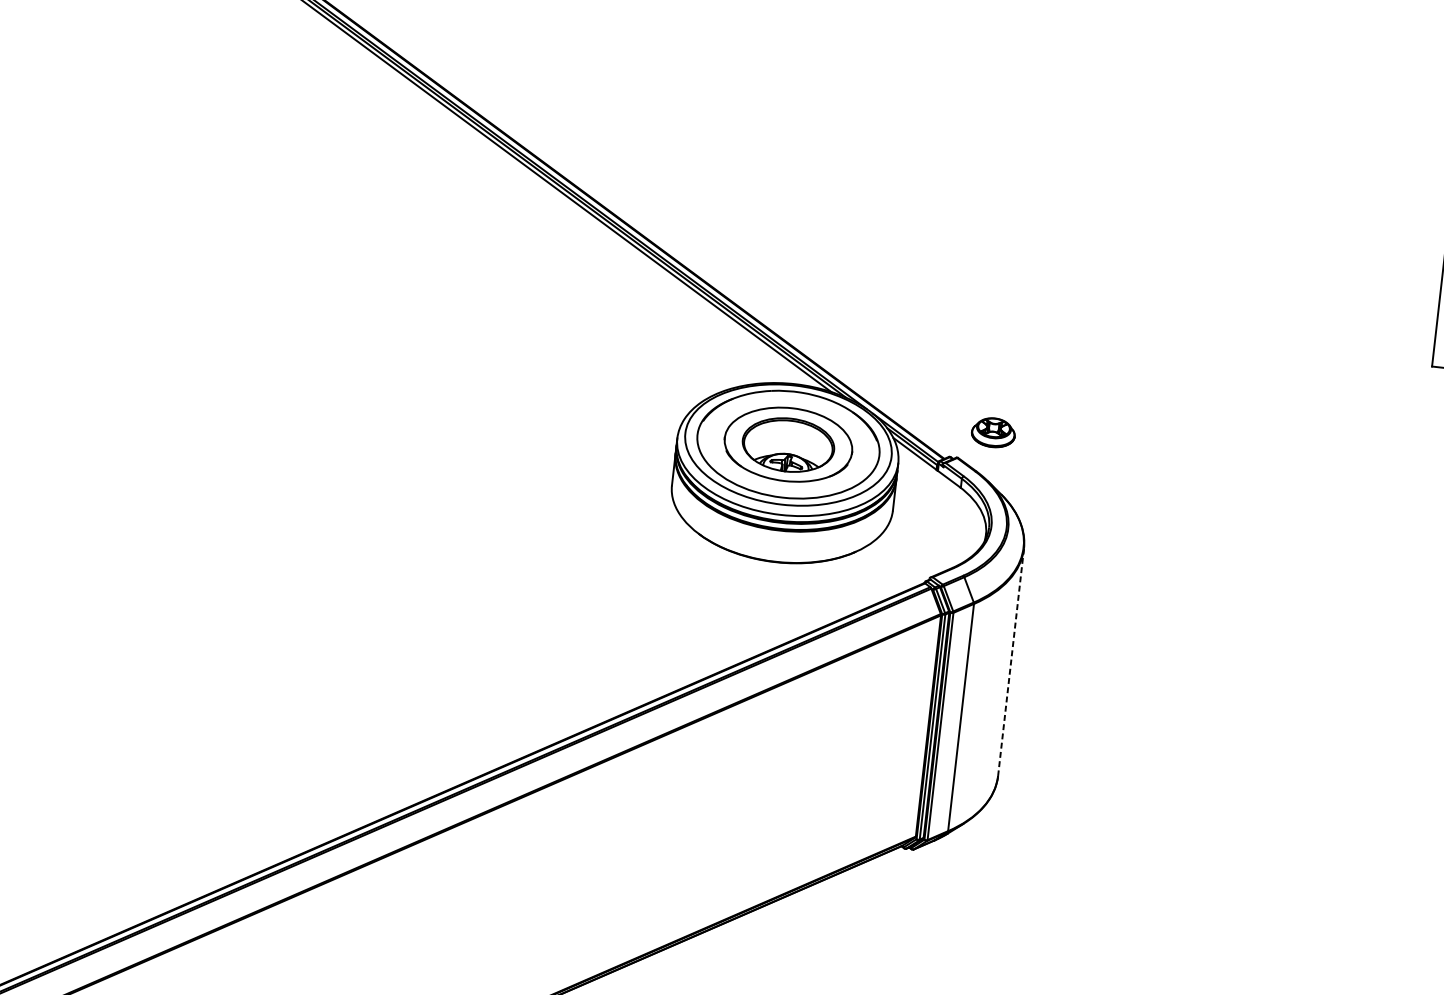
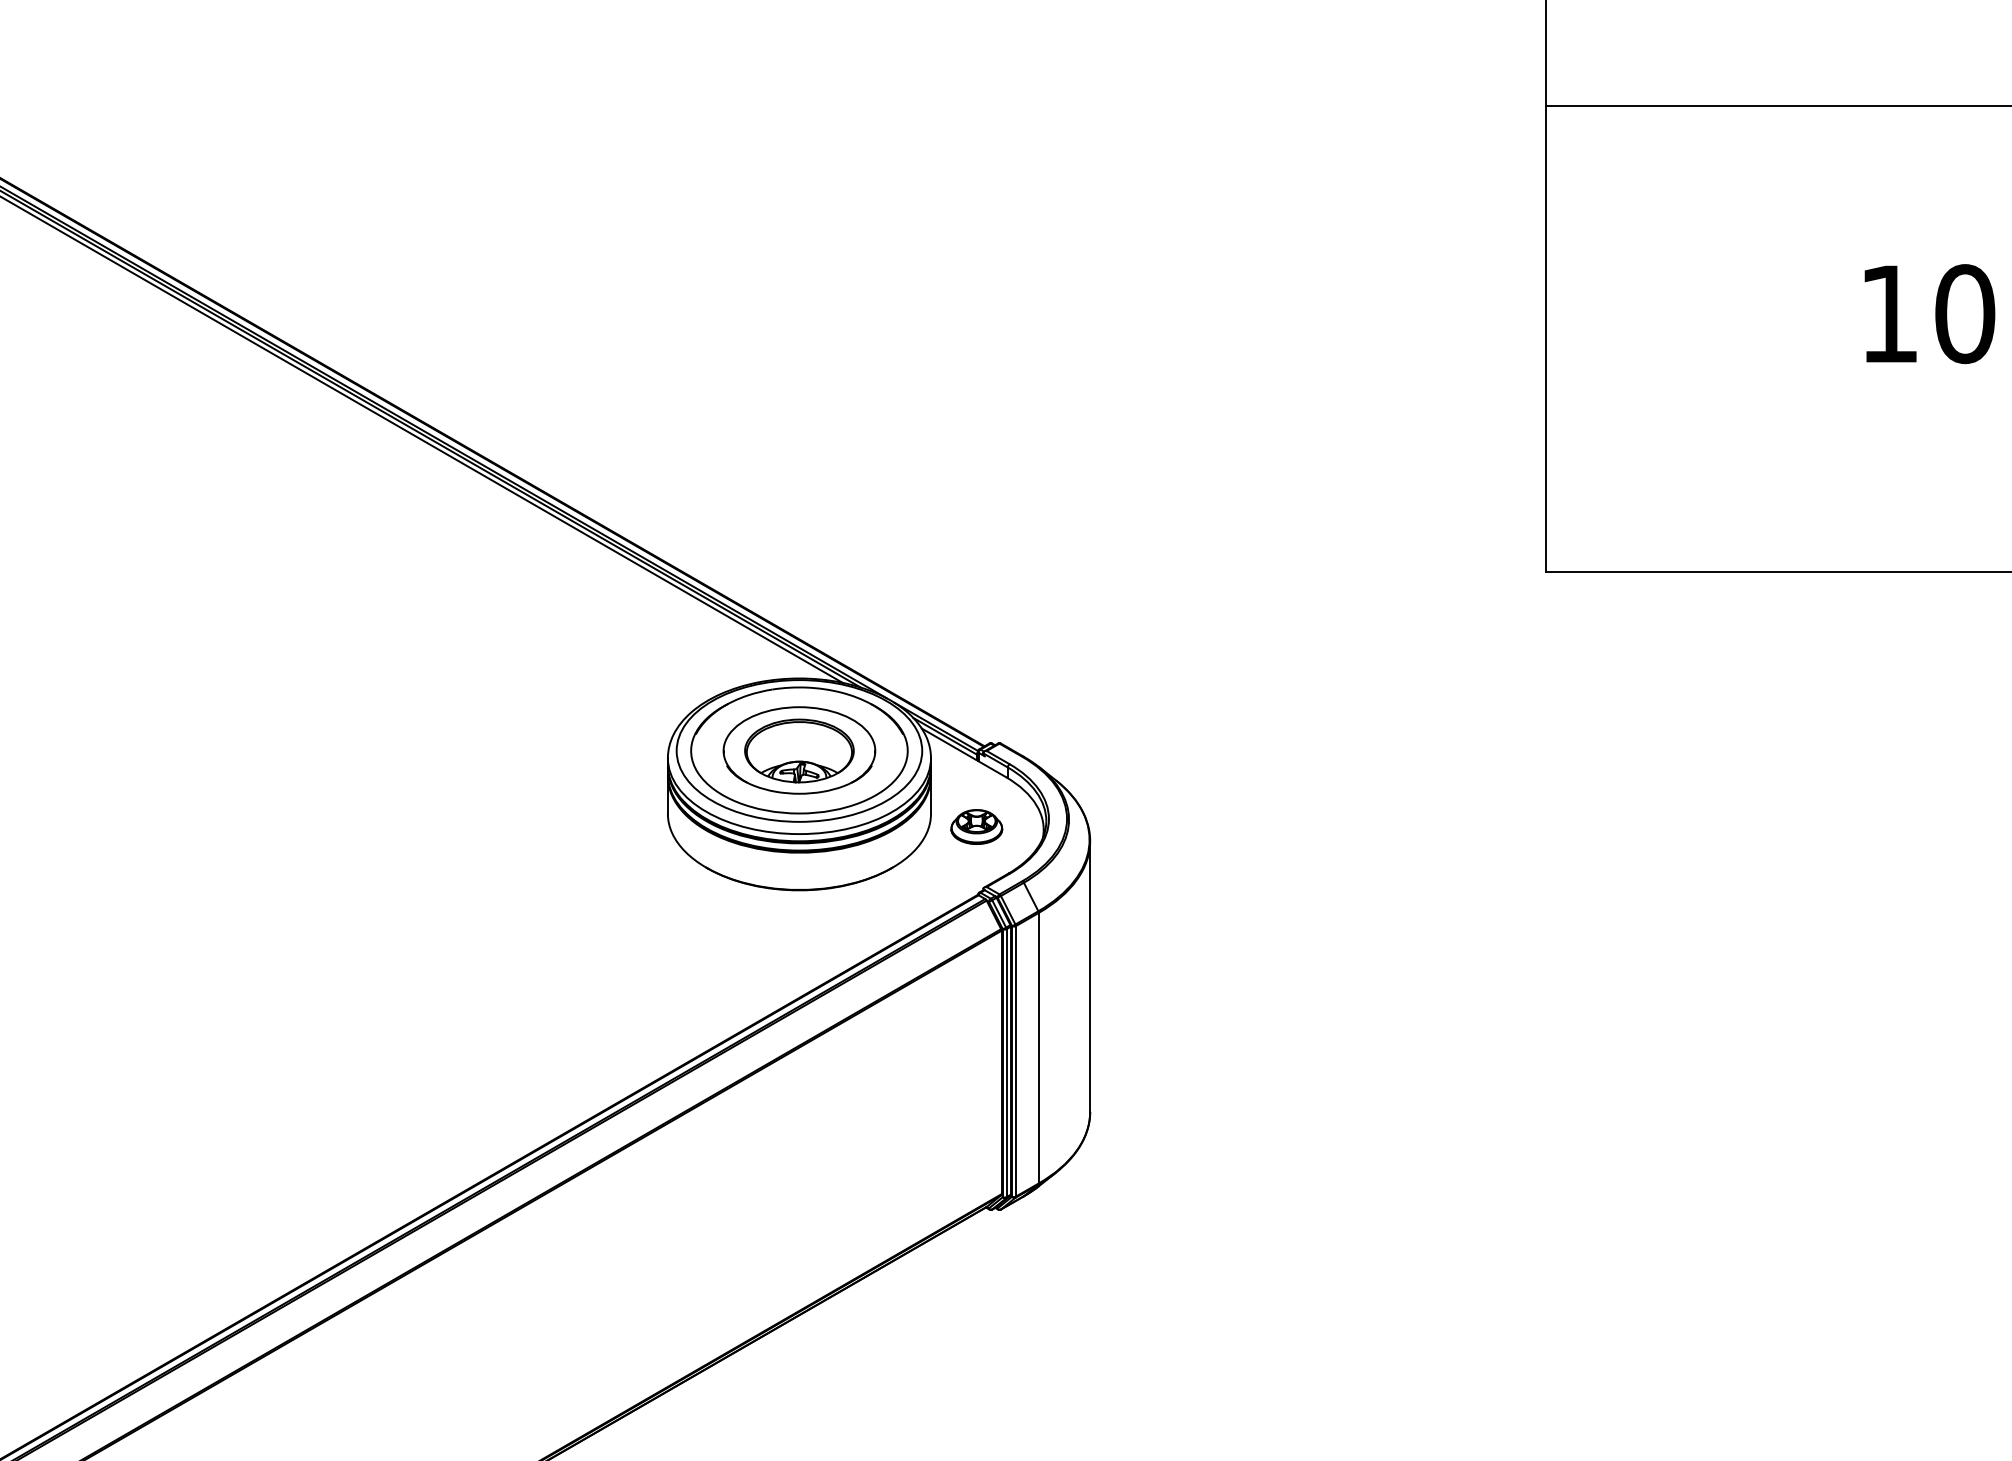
part: (993, 432) -> (976, 826), moved
line: (1011, 663) -> (1090, 977), dashed -> solid

